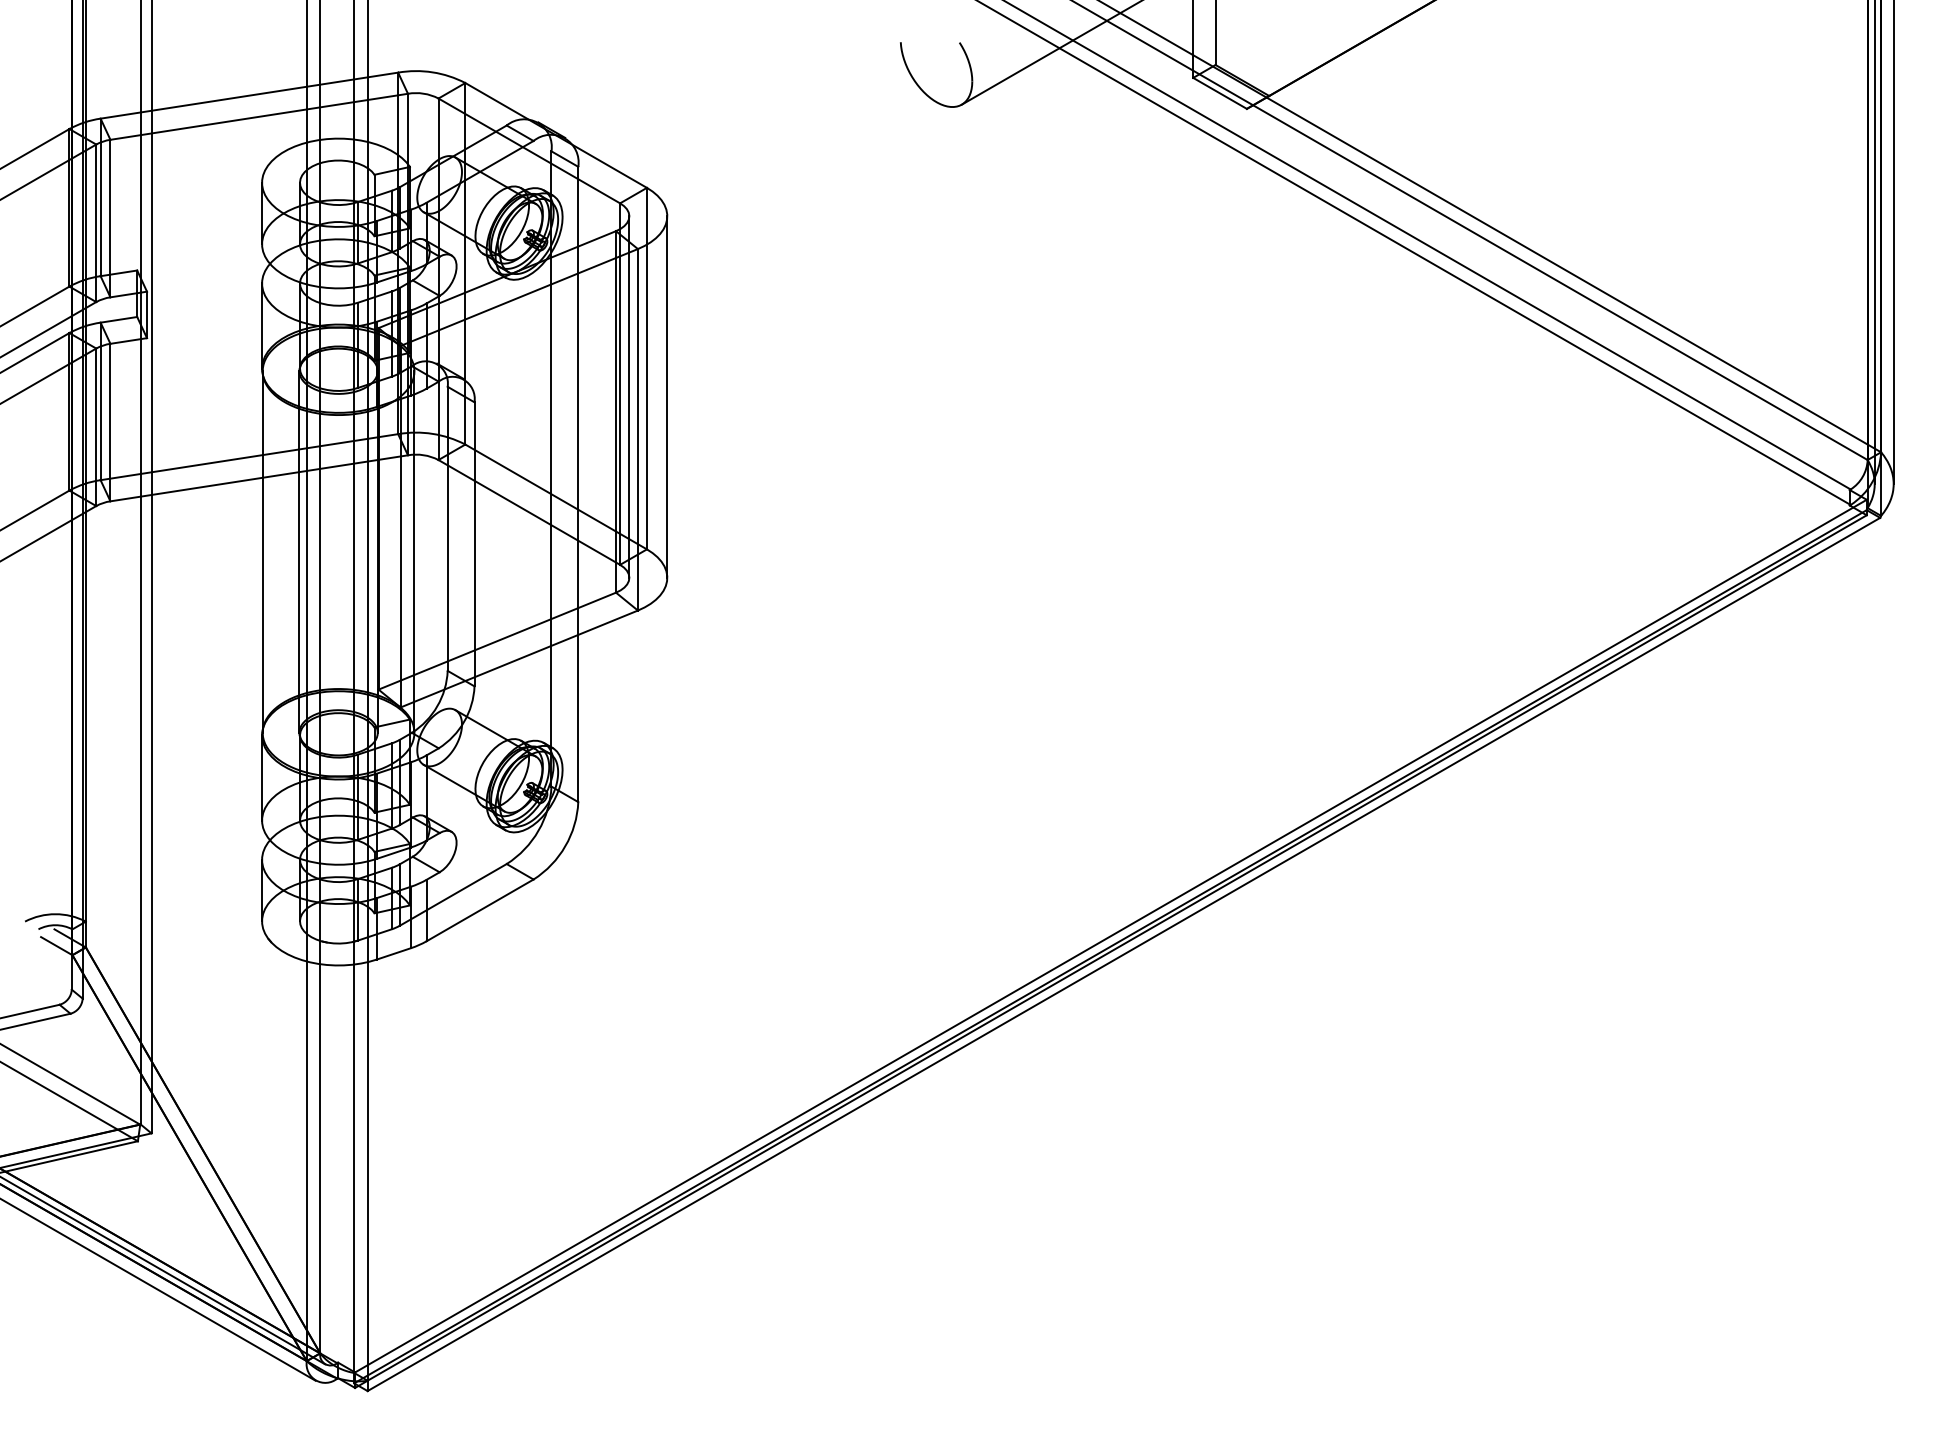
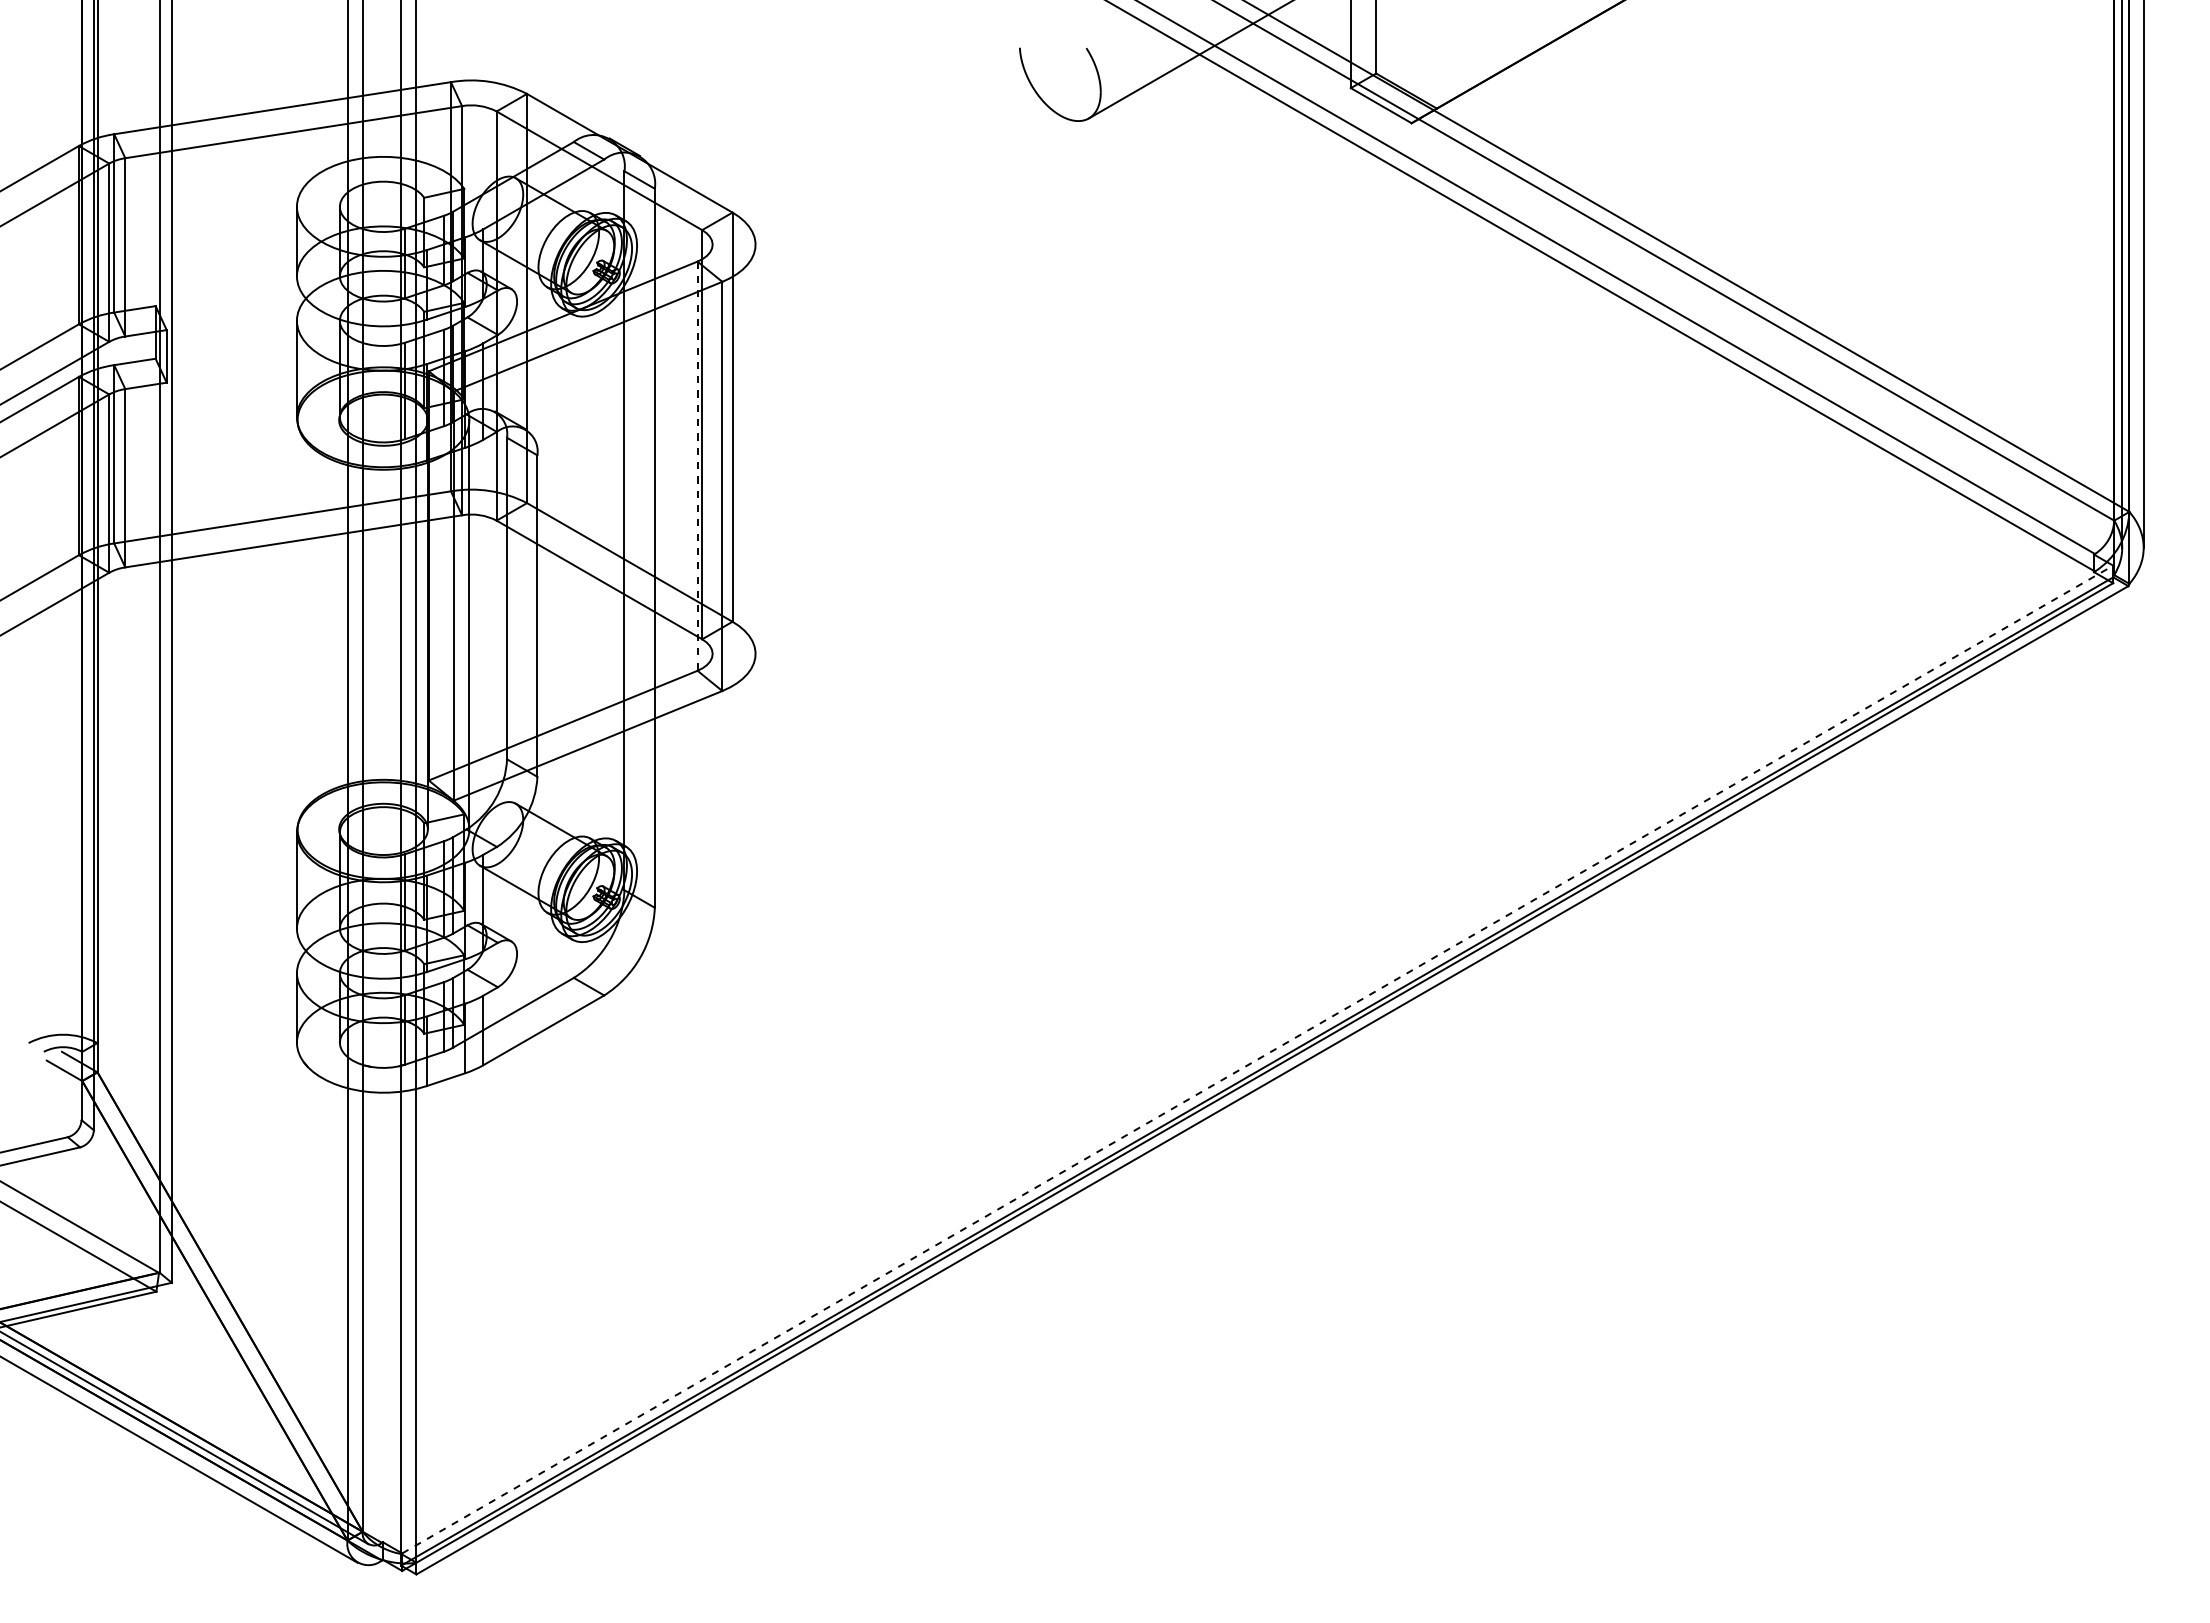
line: (629, 396) -> (712, 448), removed
line: (667, 396) -> (755, 448), removed
line: (615, 412) -> (697, 466), solid -> dashed
line: (262, 551) -> (297, 624), removed
line: (299, 551) -> (339, 624), removed
line: (1110, 936) -> (1257, 1059), solid -> dashed

